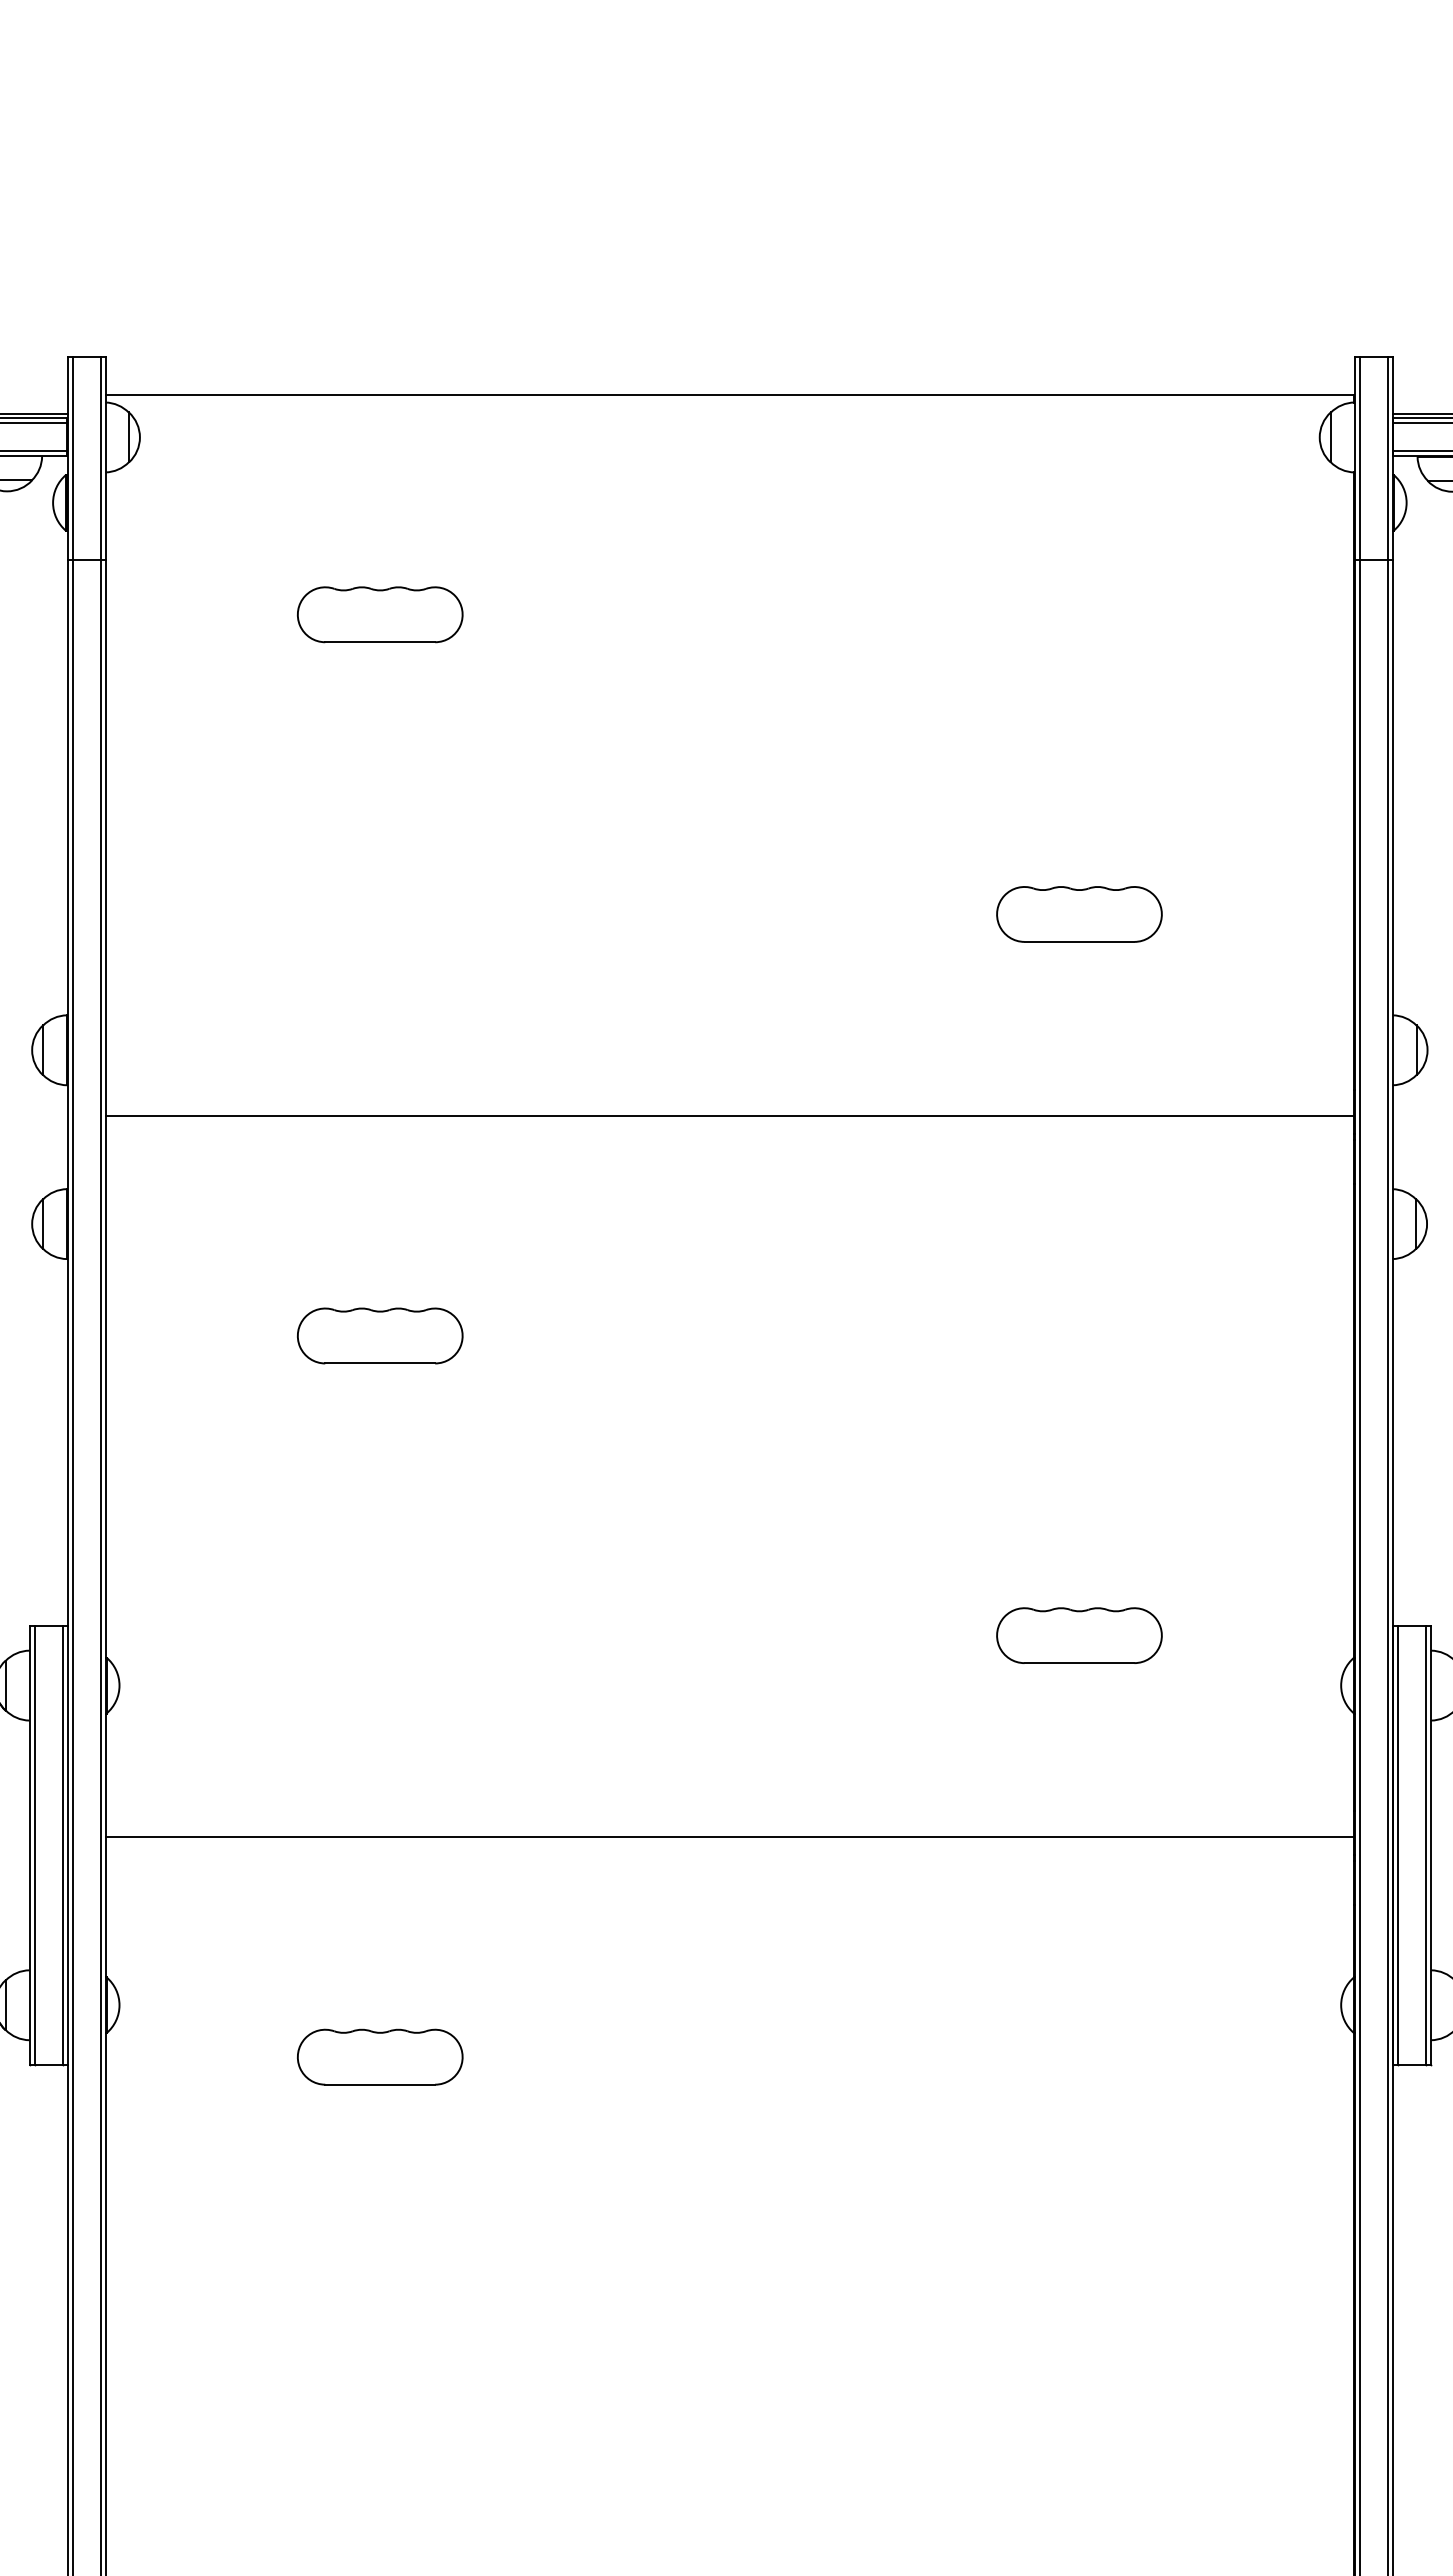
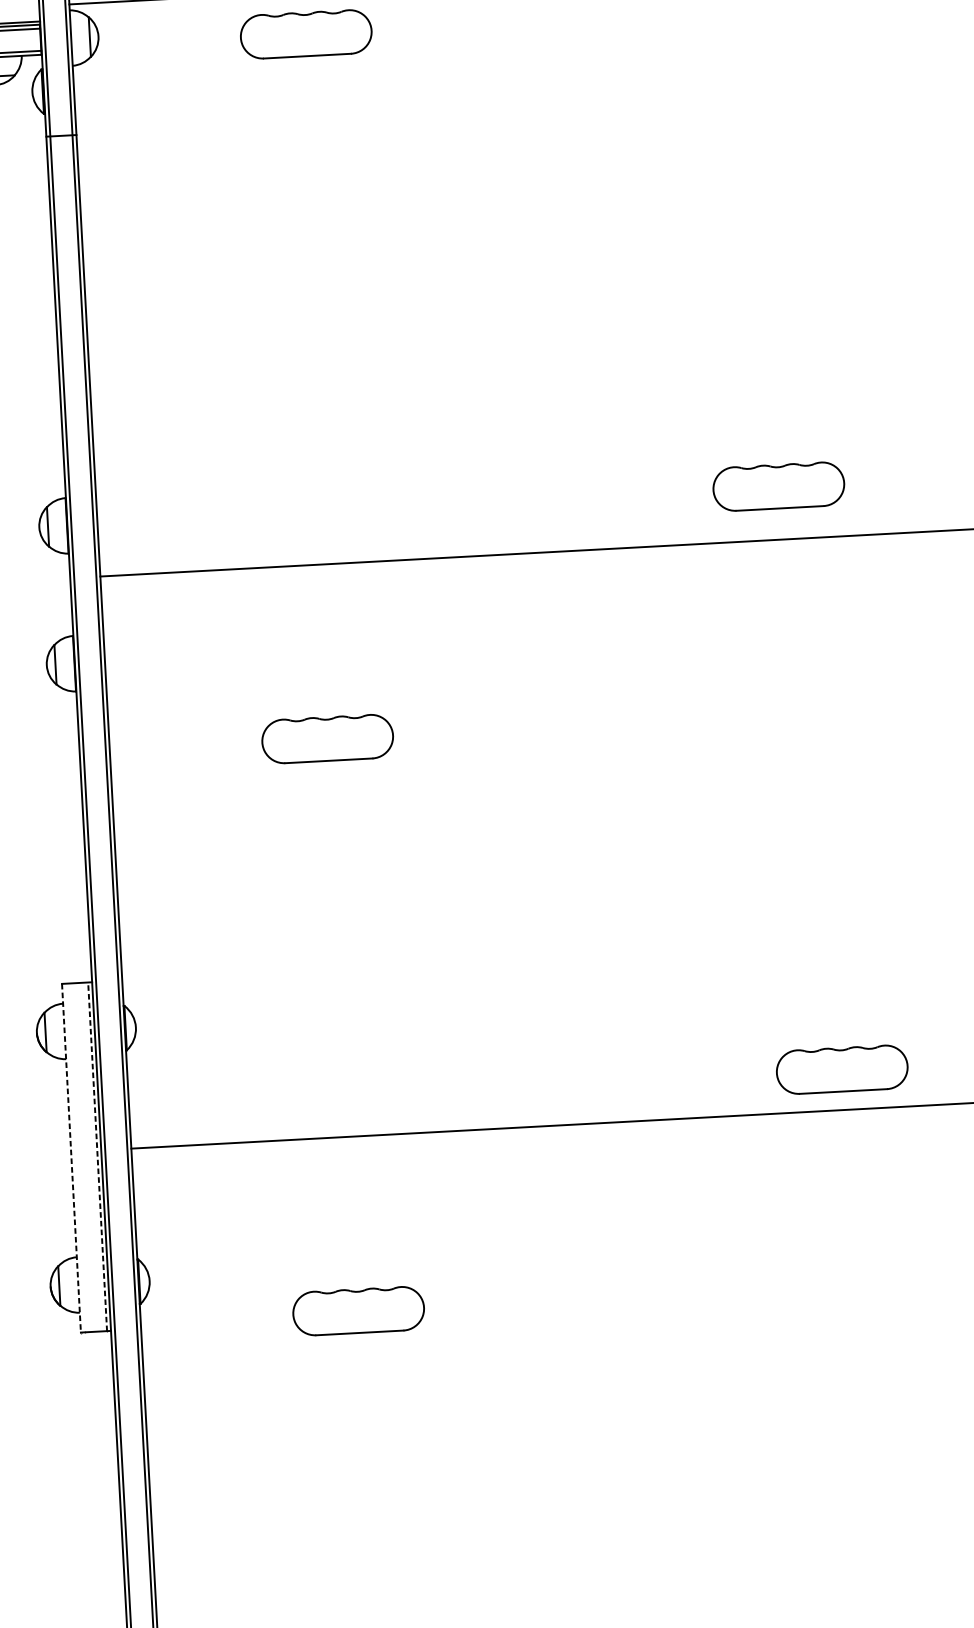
part: (380, 614) -> (306, 34), moved
part: (1079, 914) -> (778, 486), moved
part: (1079, 1635) -> (842, 1069), moved
line: (29, 1845) -> (71, 1158), solid -> dashed
line: (34, 1845) -> (75, 1158), removed
line: (62, 1845) -> (97, 1156), solid -> dashed

